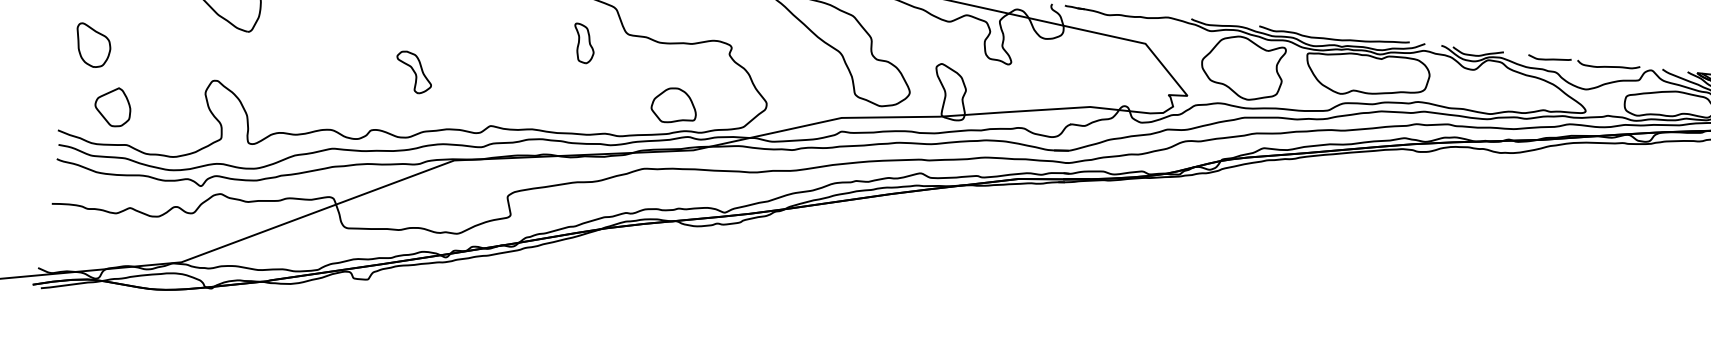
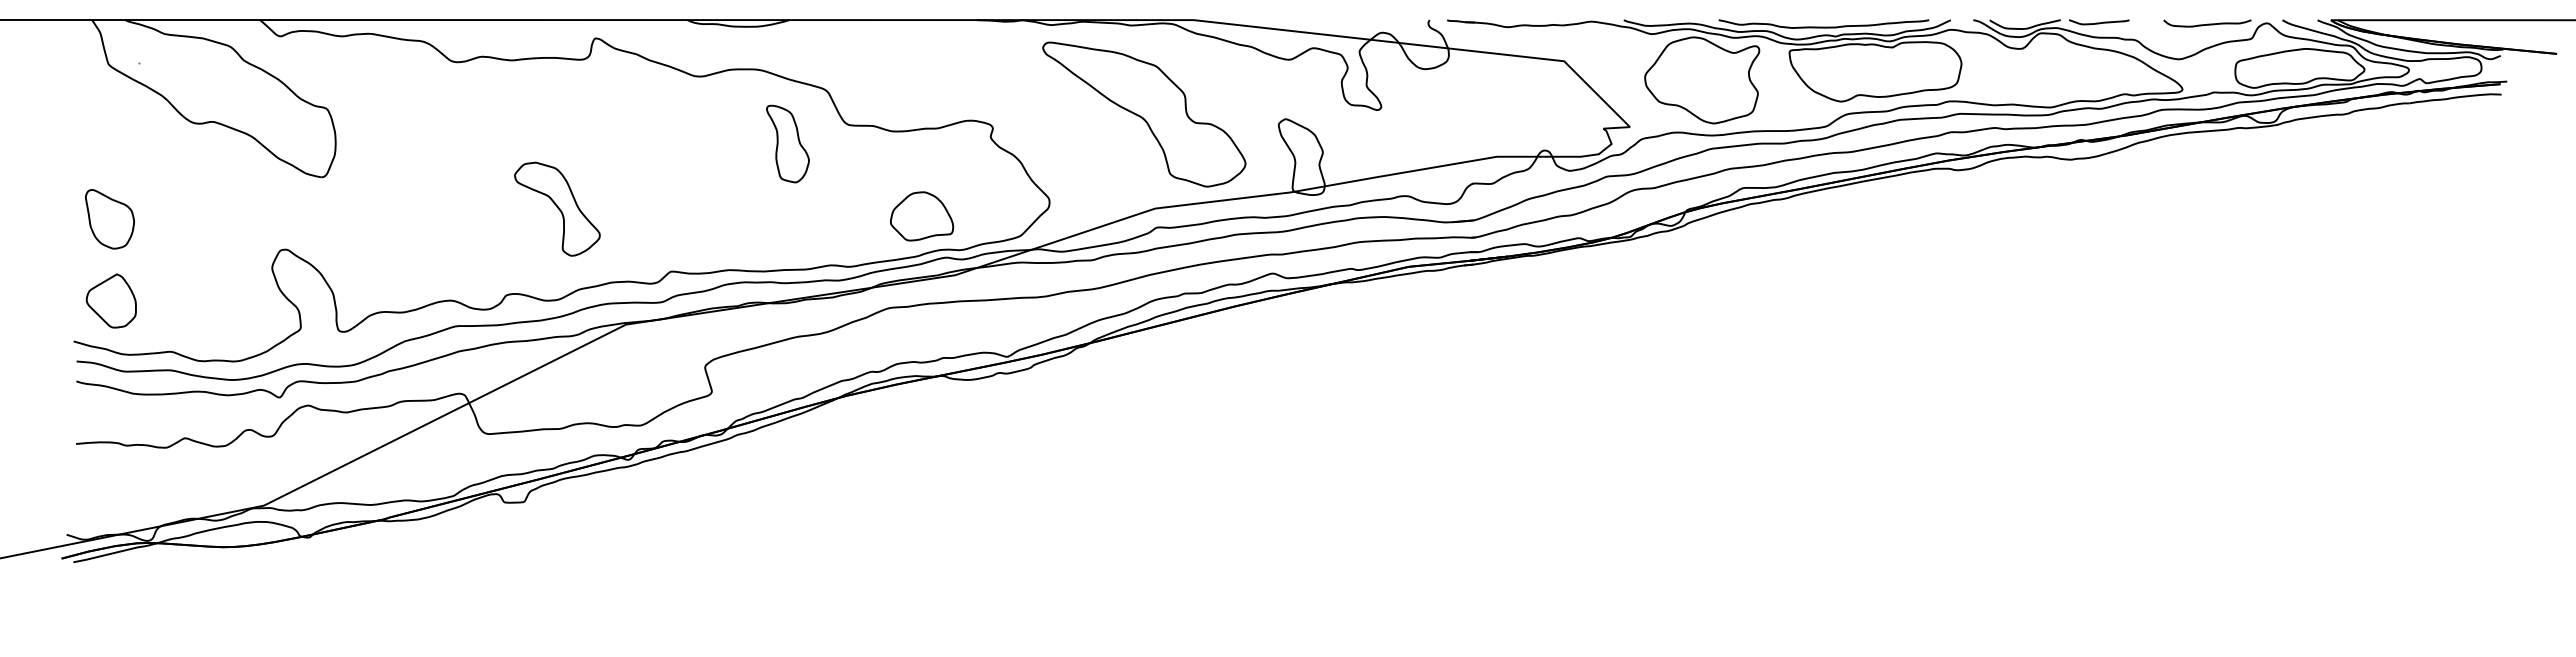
part: (583, 43) -> (787, 143), size x1.43
curve: (1550, 58) -> (2099, 22), moved
part: (414, 72) -> (557, 208), size x1.67
part: (112, 106) -> (110, 300), moved

